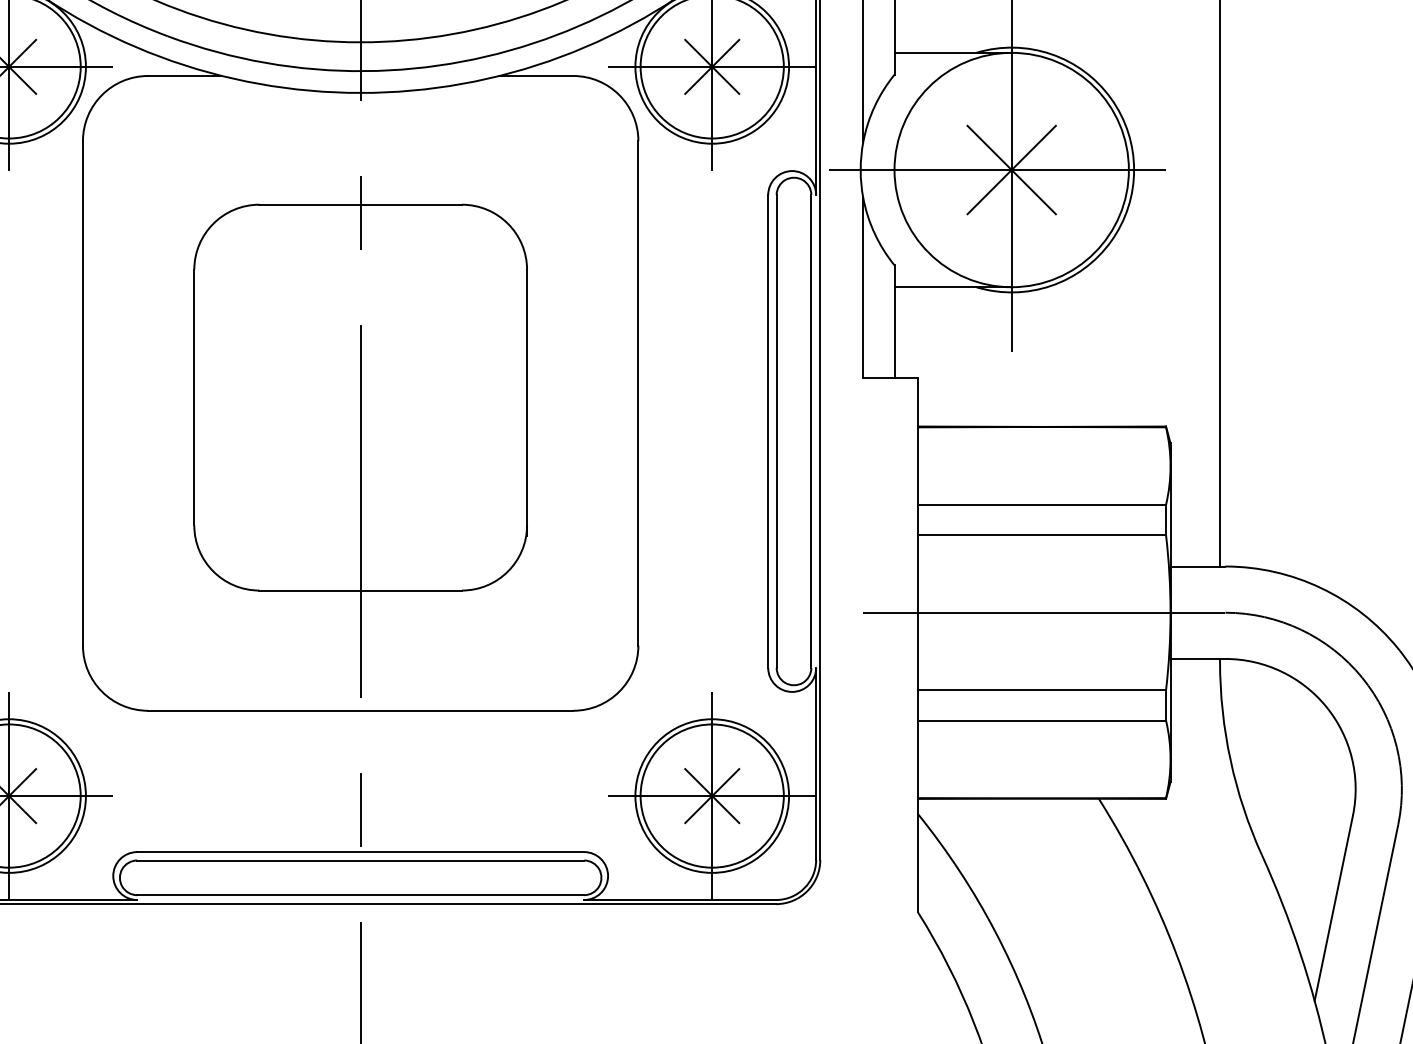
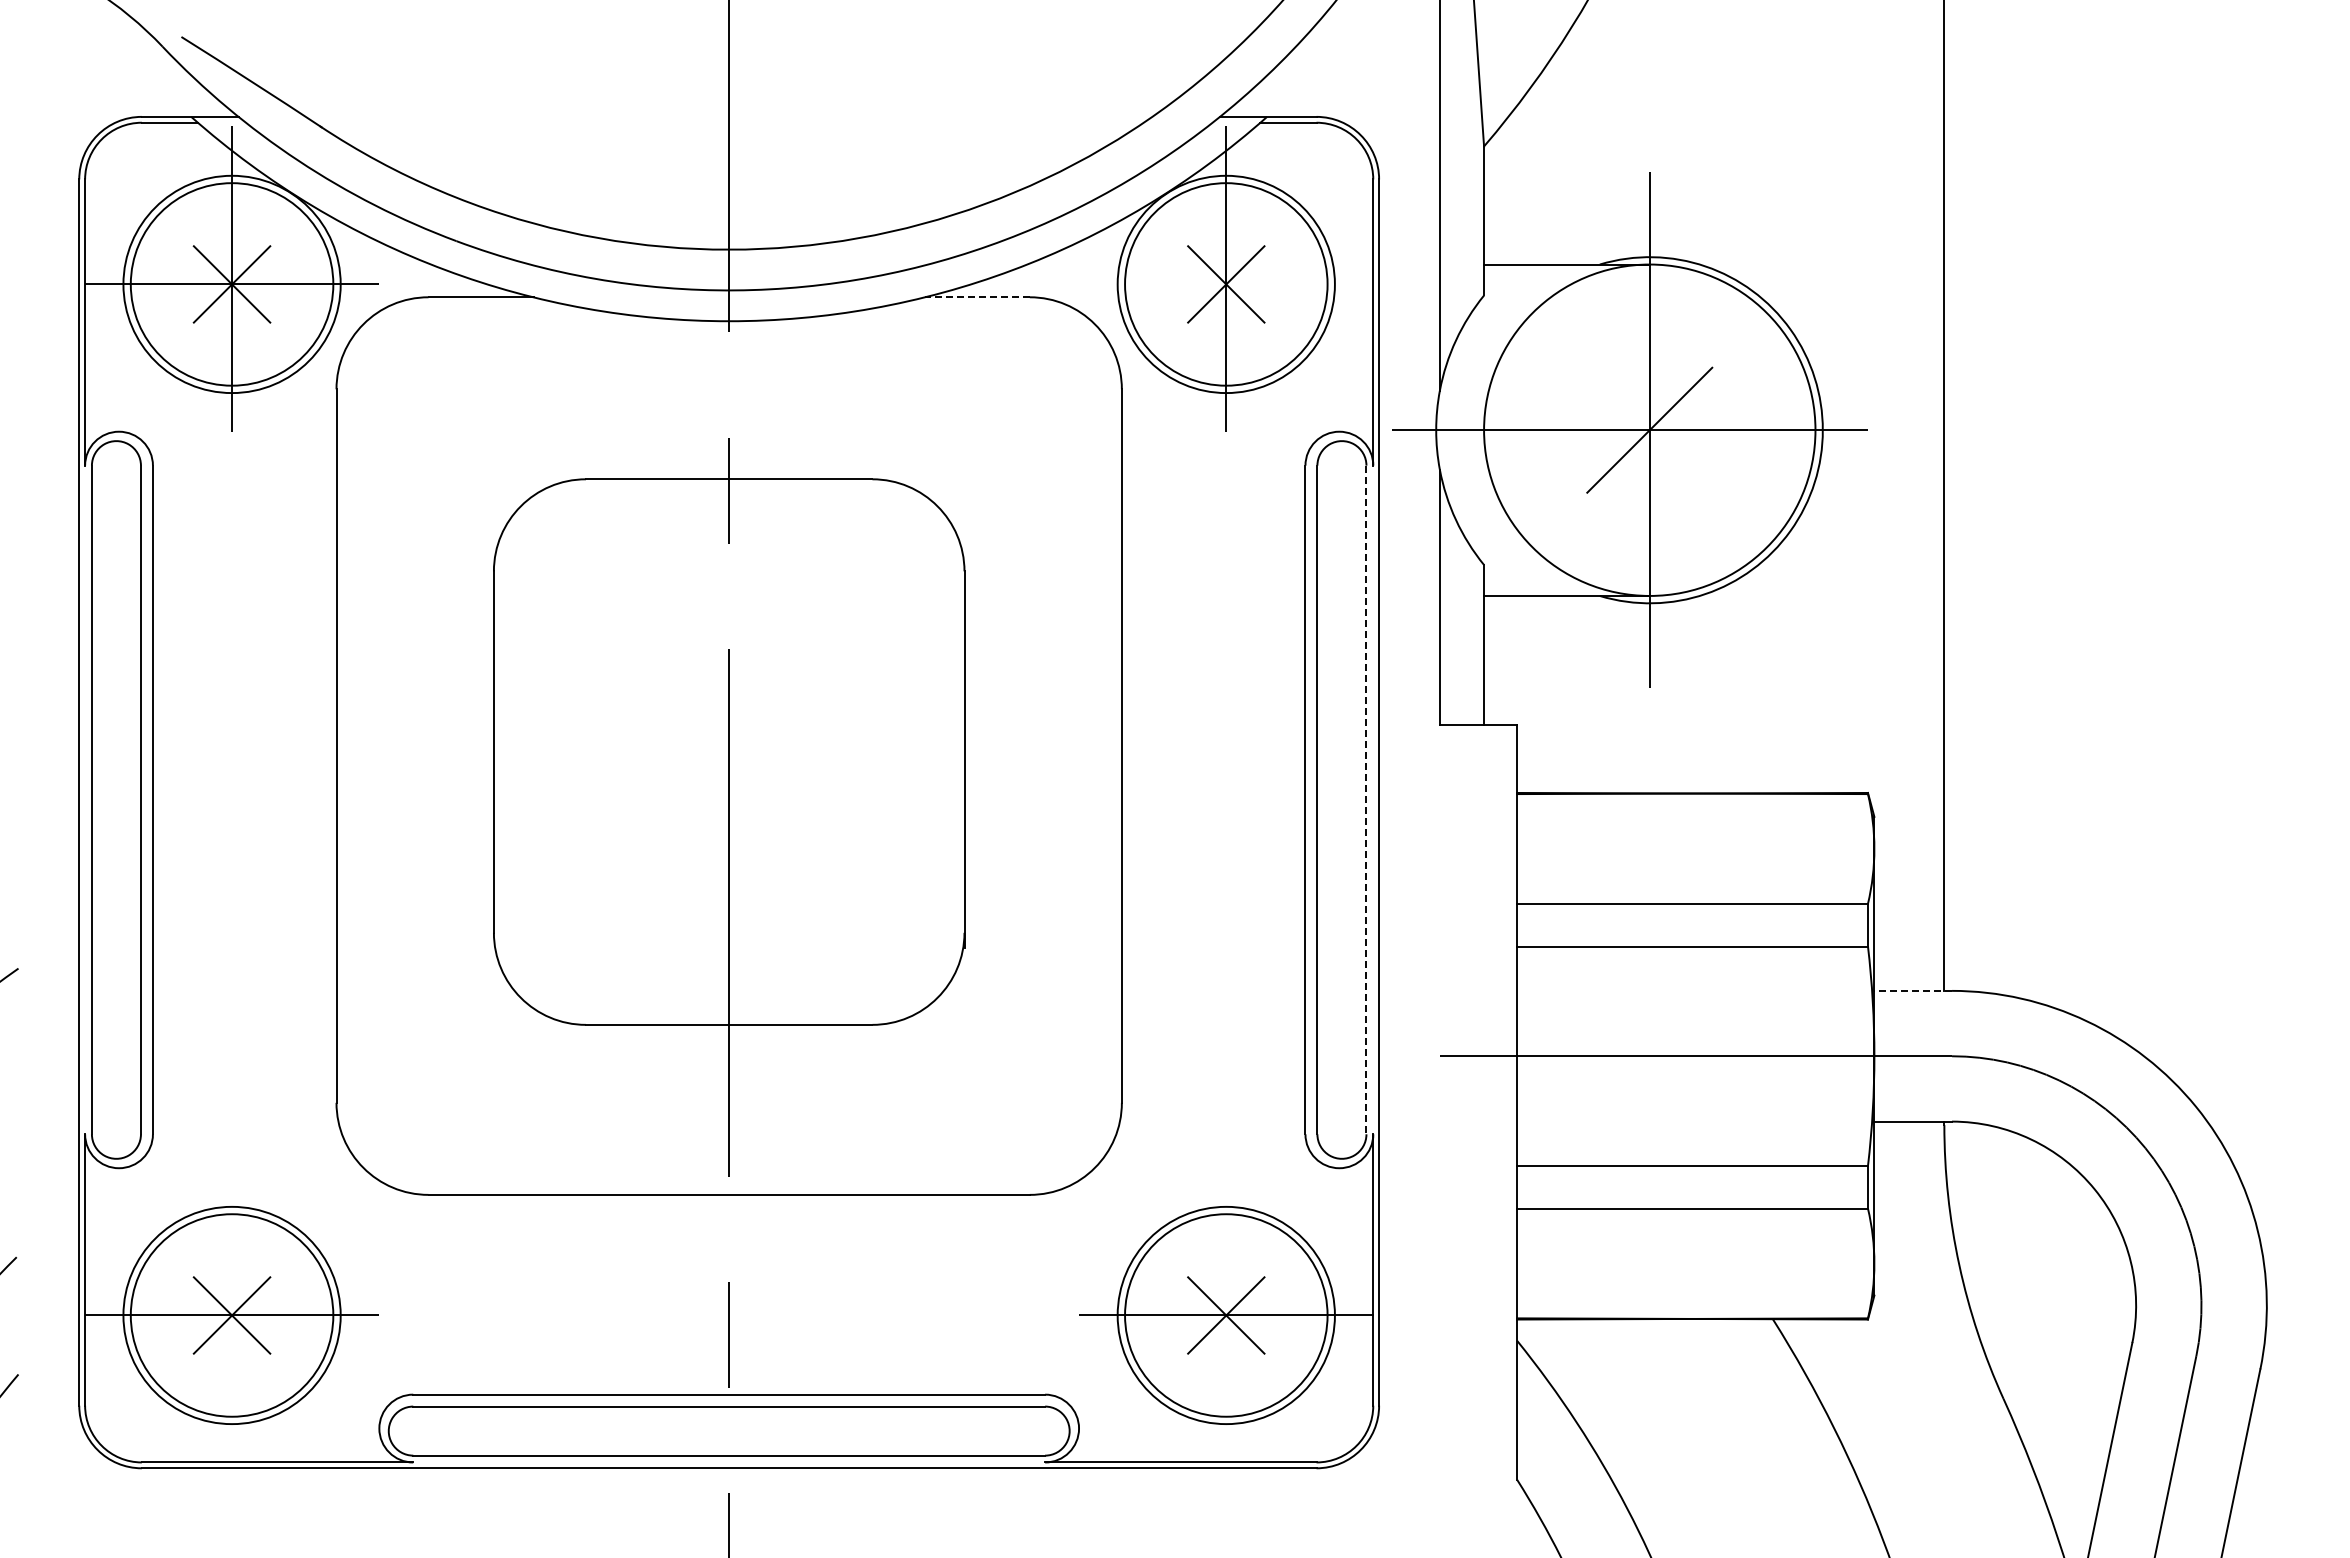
line: (712, 66) -> (1226, 284), removed
line: (536, 76) -> (977, 297), solid -> dashed
line: (1011, 169) -> (1649, 429), removed
line: (811, 431) -> (1366, 800), solid -> dashed
line: (1198, 566) -> (1913, 990), solid -> dashed
line: (9, 796) -> (232, 1315), removed
line: (712, 796) -> (1226, 1315), removed

